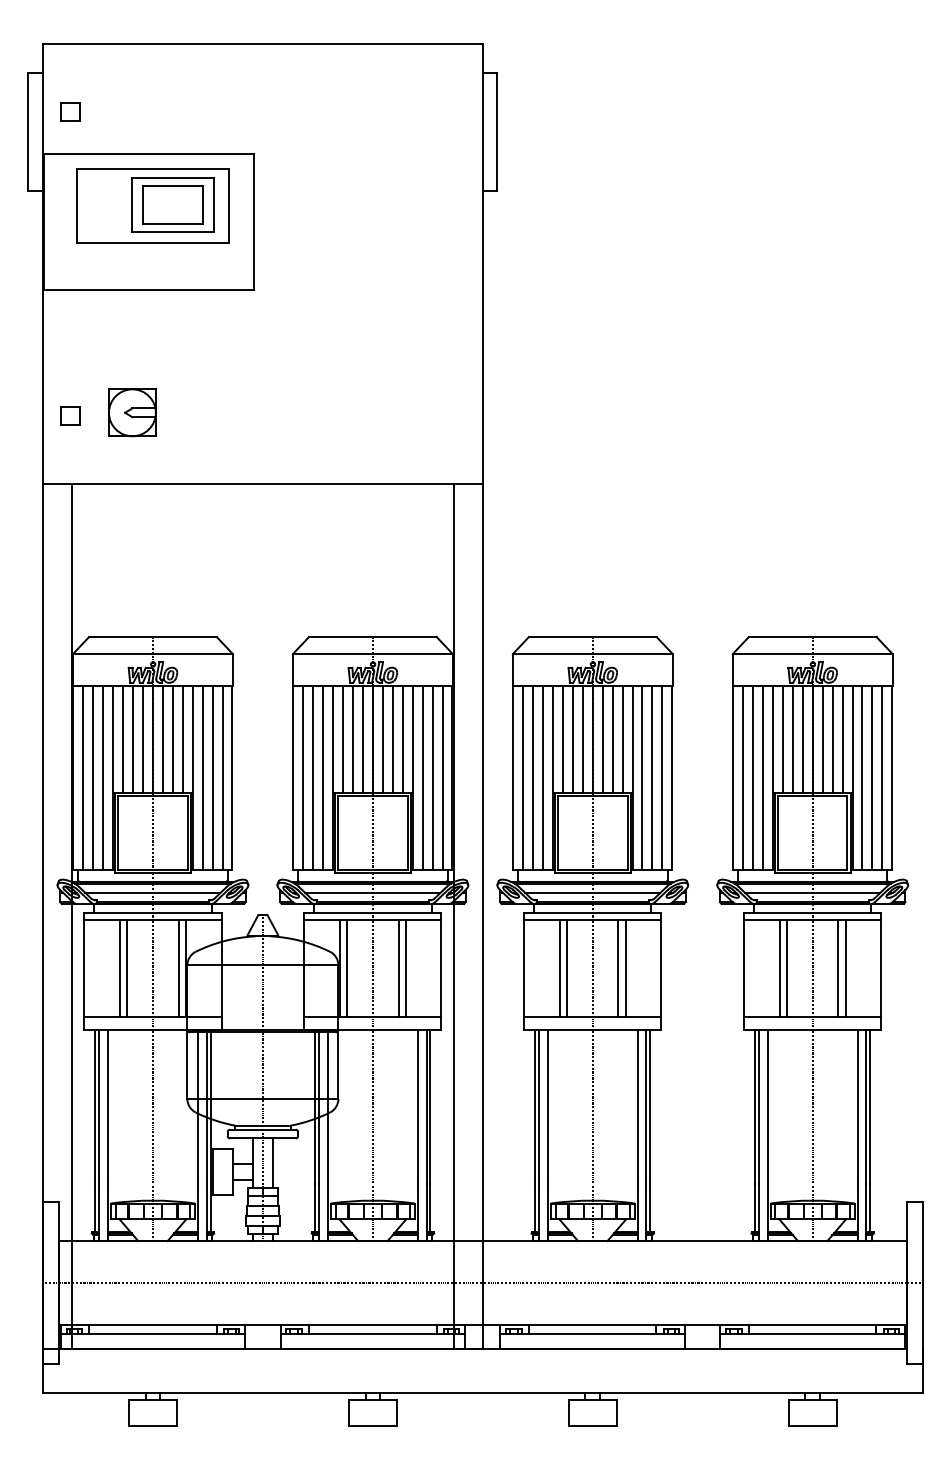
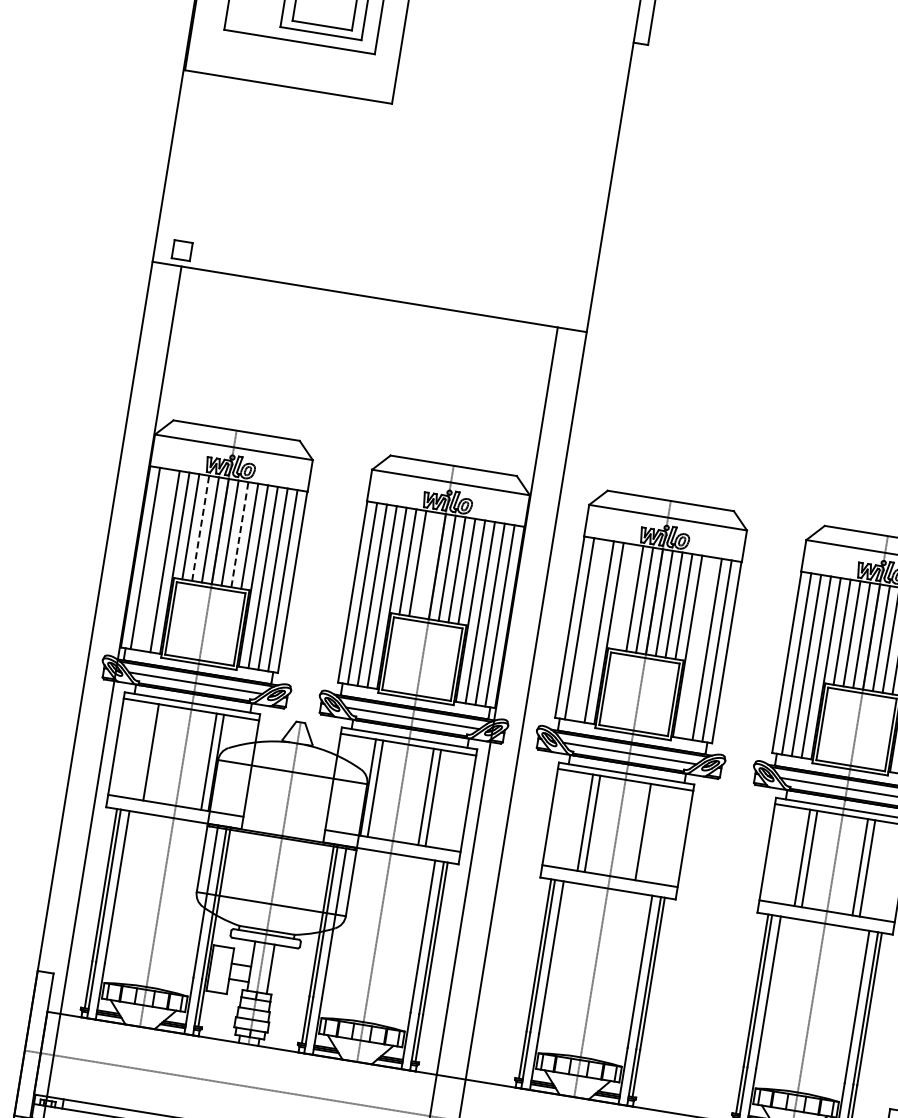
part: (132, 412) -> (252, 205), removed
part: (70, 415) -> (182, 250), moved
line: (133, 738) -> (201, 527), solid -> dashed
line: (172, 738) -> (239, 533), solid -> dashed
line: (362, 739) -> (427, 565), removed
line: (562, 739) -> (624, 597), removed
line: (93, 777) -> (155, 559), removed
line: (533, 777) -> (589, 630), removed
line: (642, 777) -> (697, 647), removed
line: (127, 968) -> (158, 753), removed
line: (625, 968) -> (650, 833), removed

